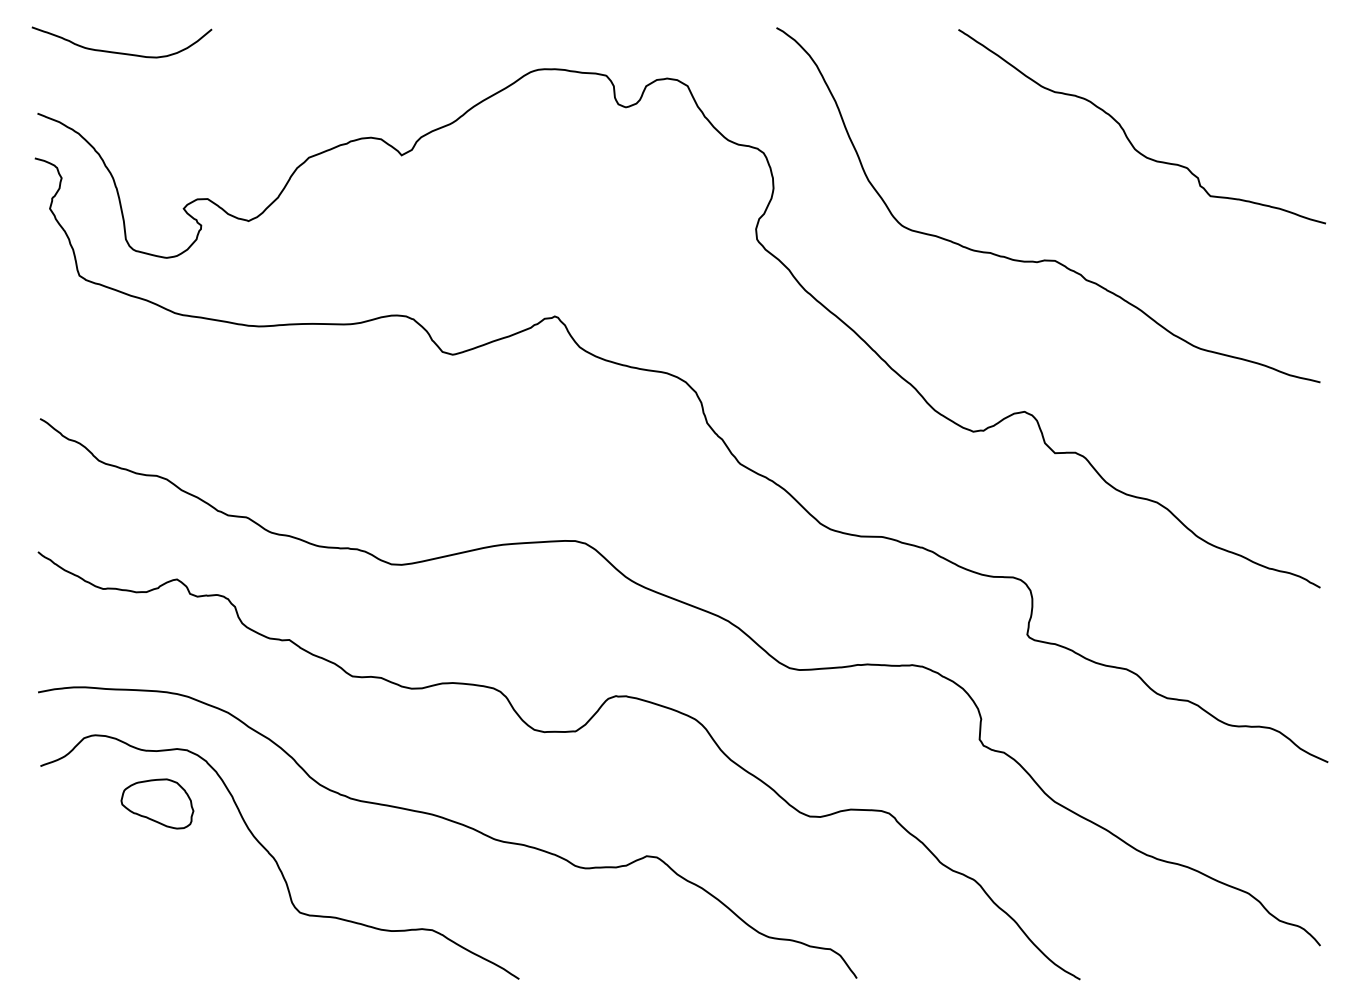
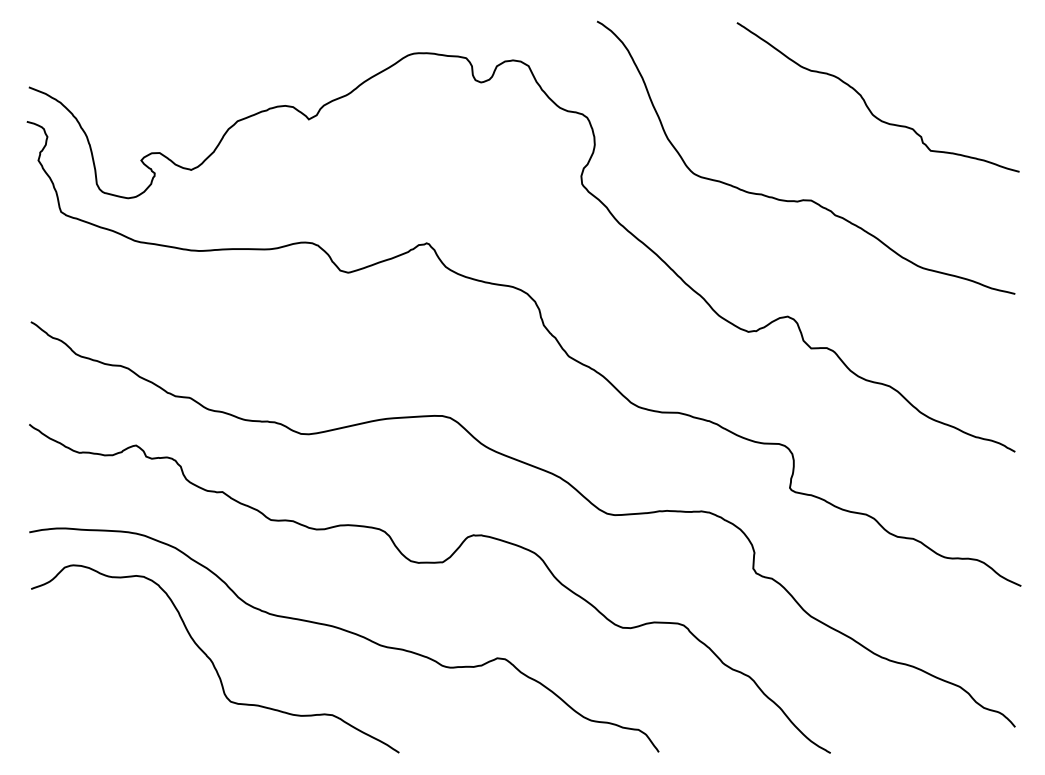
curve: (117, 51) -> (90, 39), removed
part: (156, 803) -> (120, 617), removed

